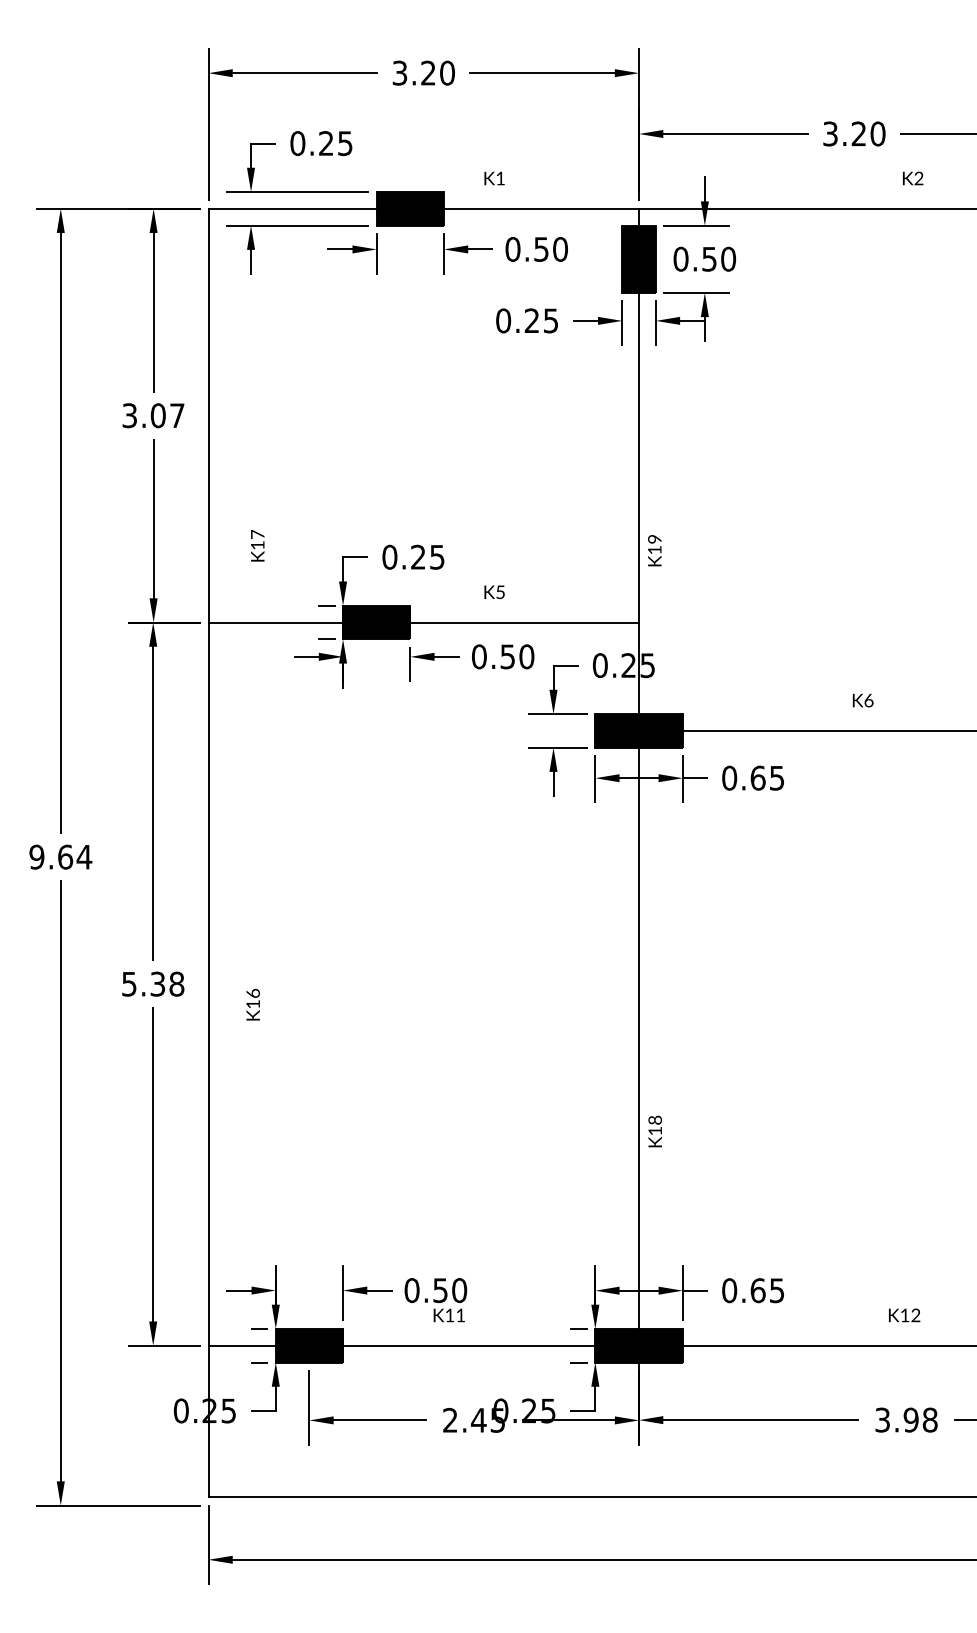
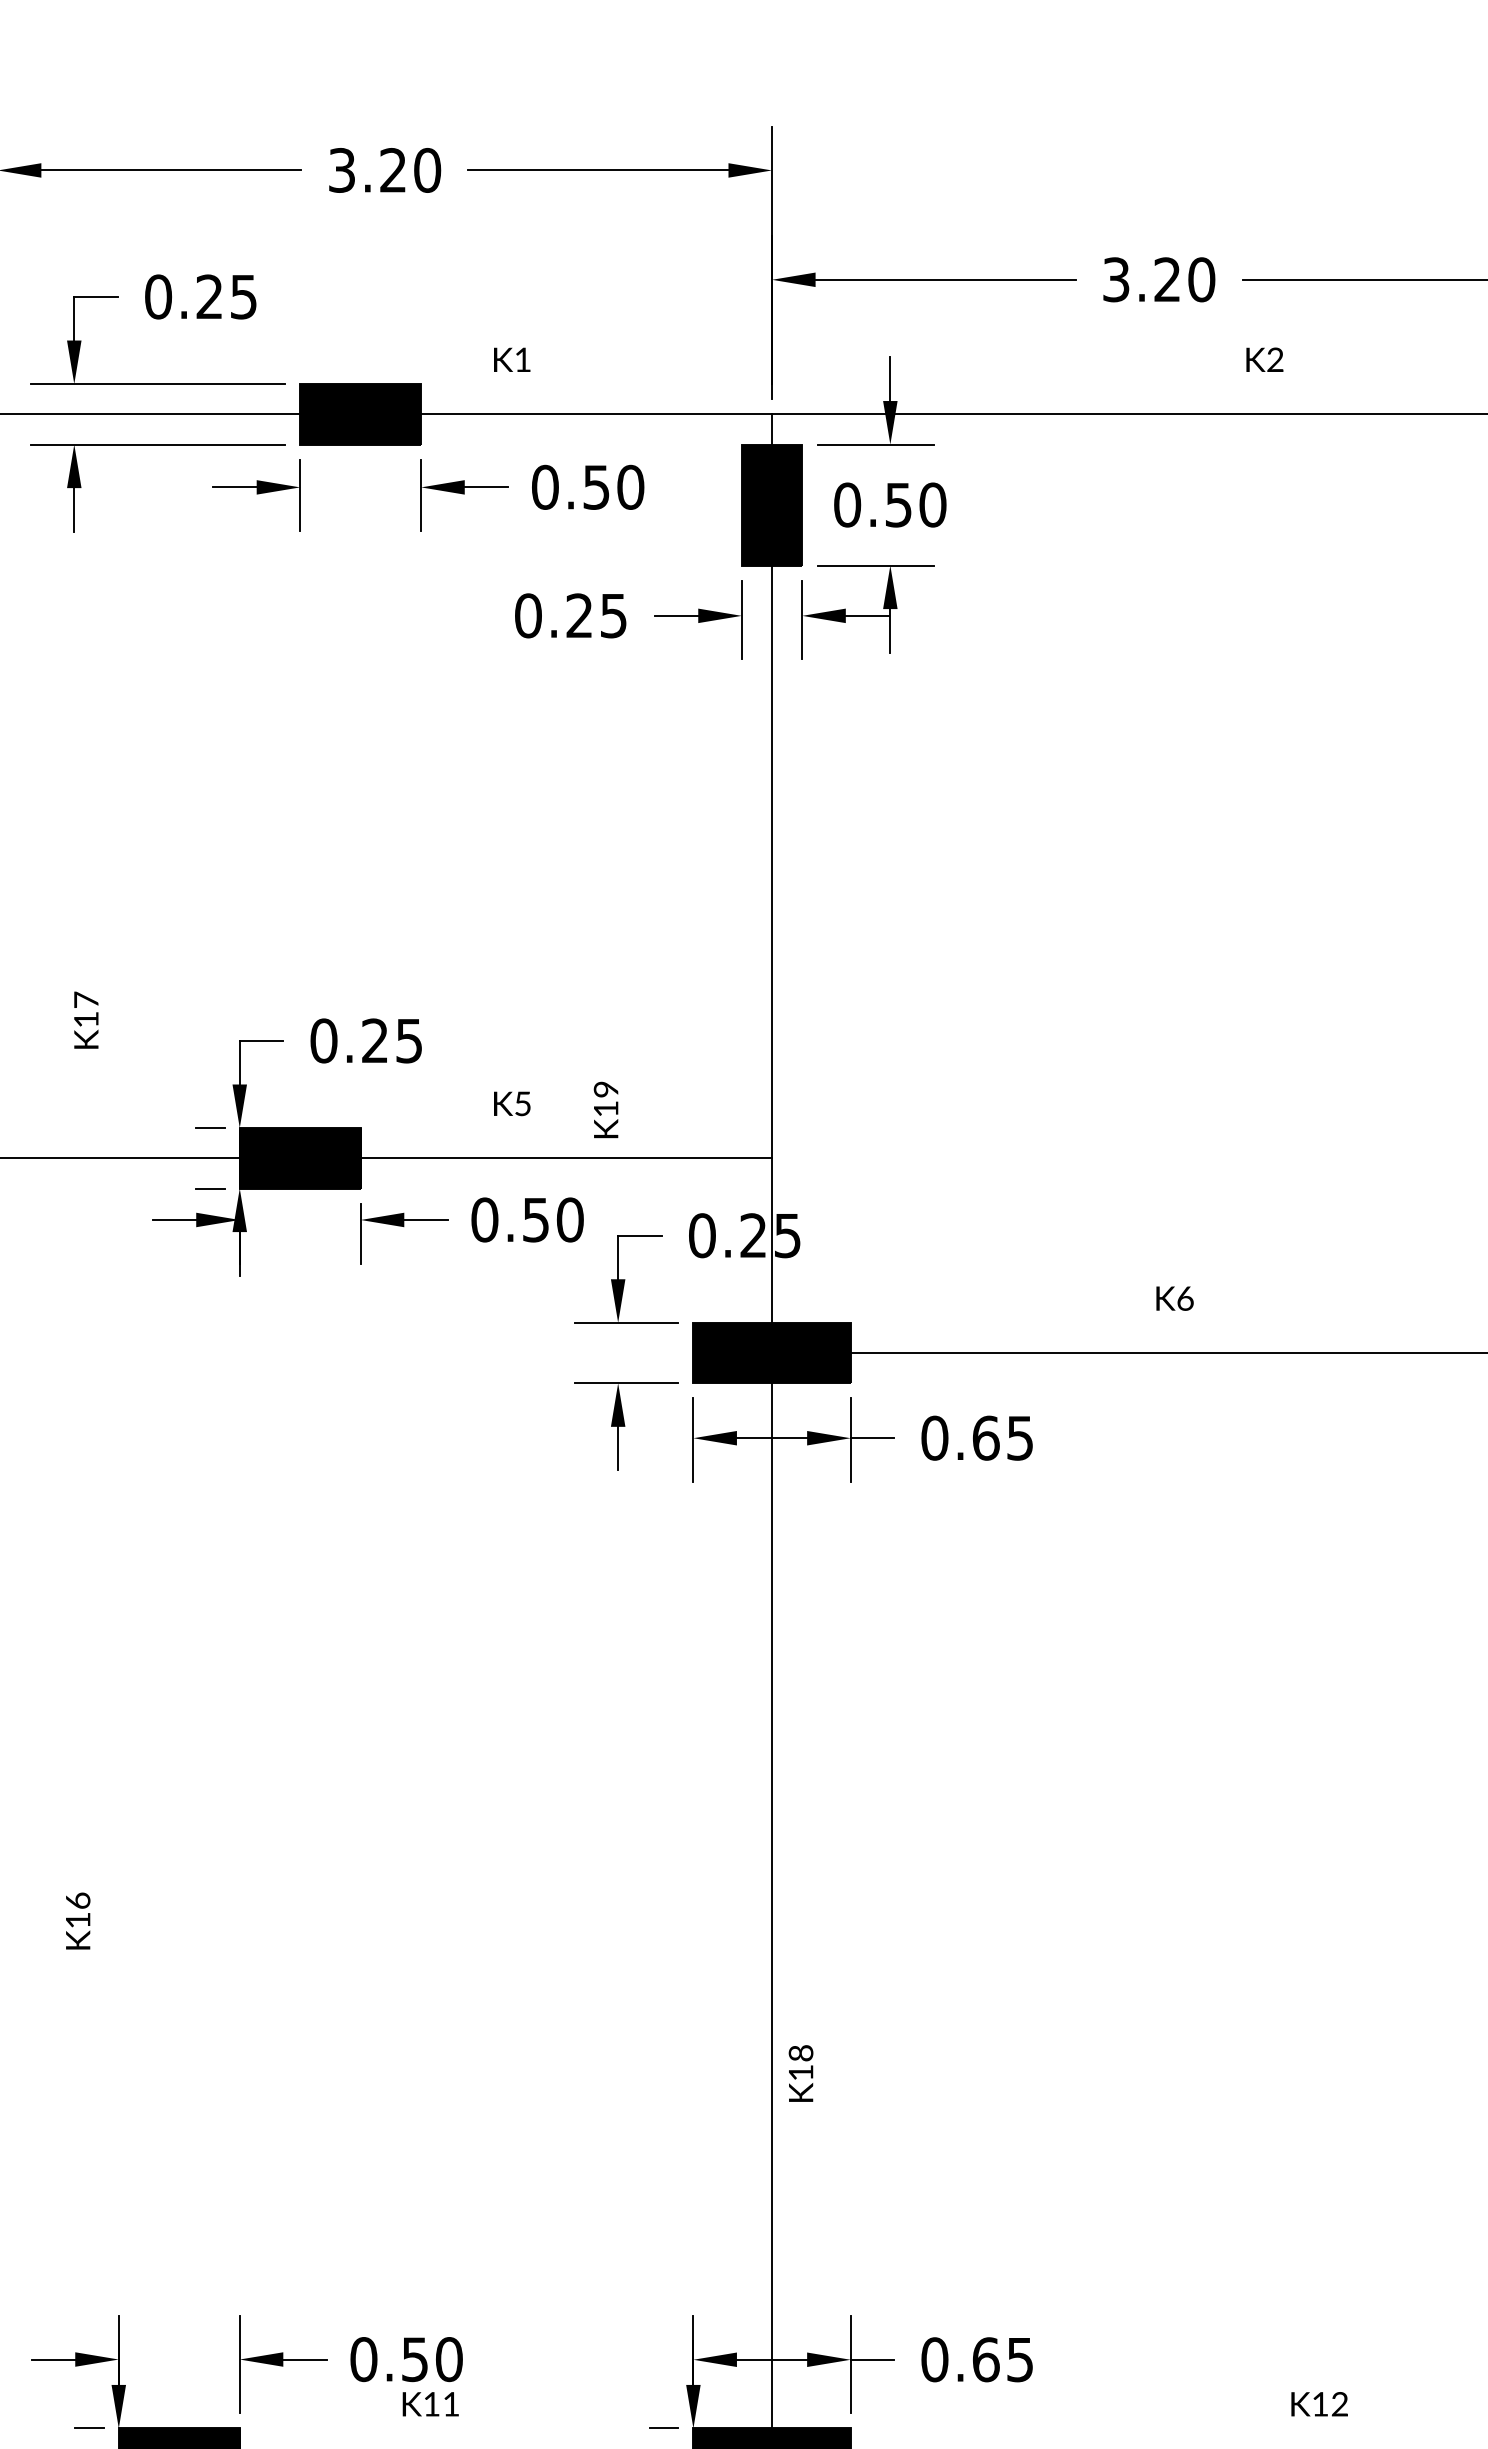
text: (654, 550) -> (605, 1109), moved
text: (252, 1004) -> (76, 1920), moved
text: (904, 1315) -> (1319, 2404), moved

